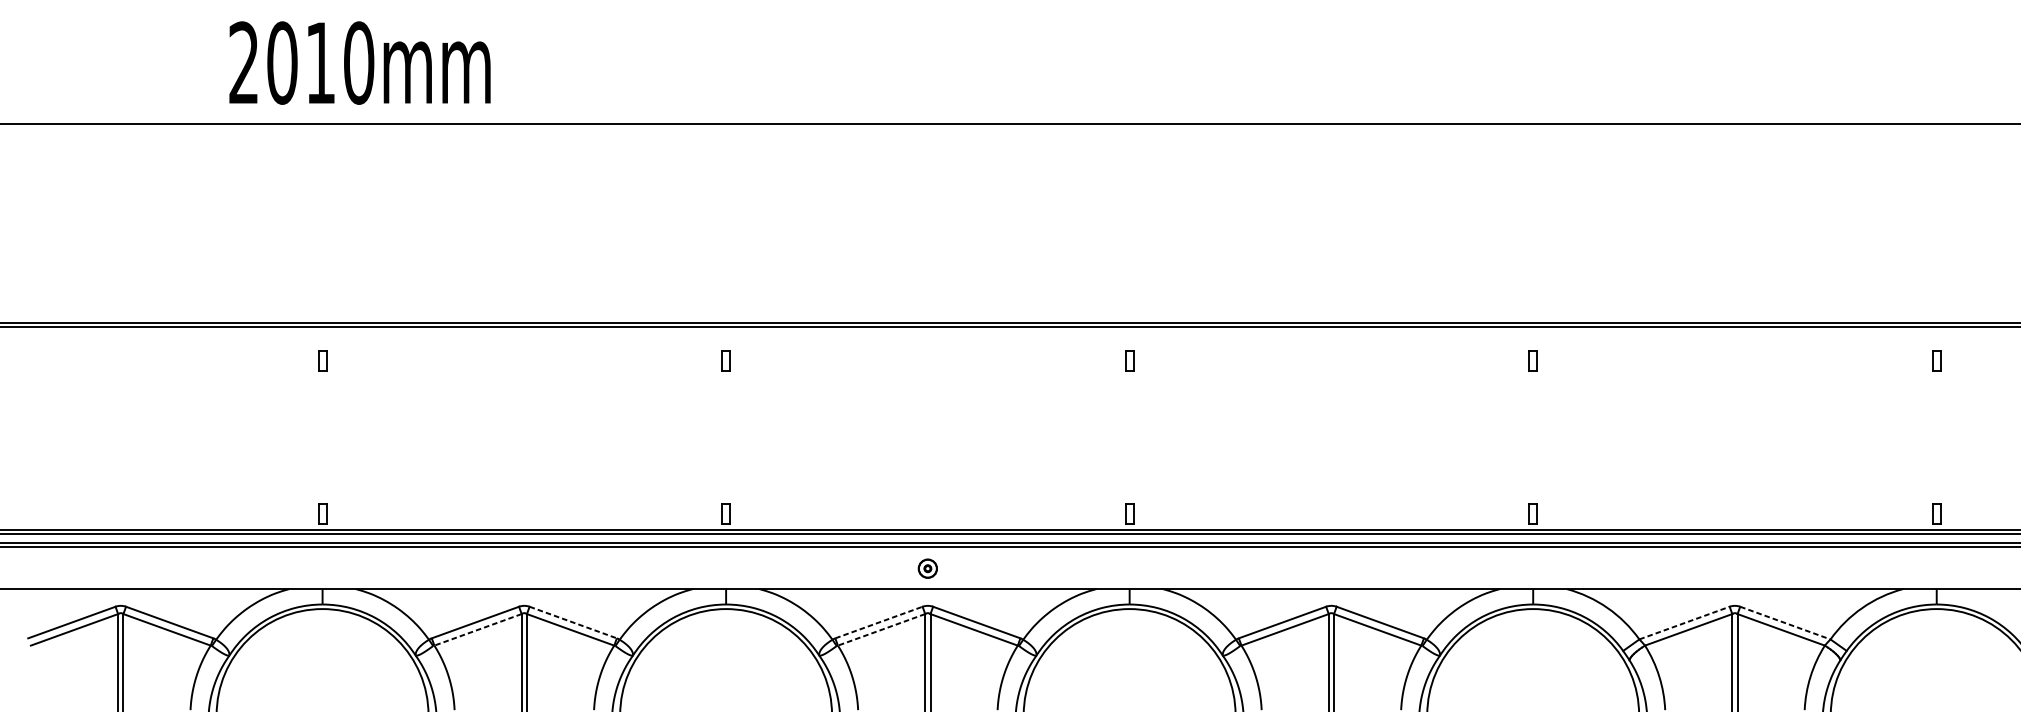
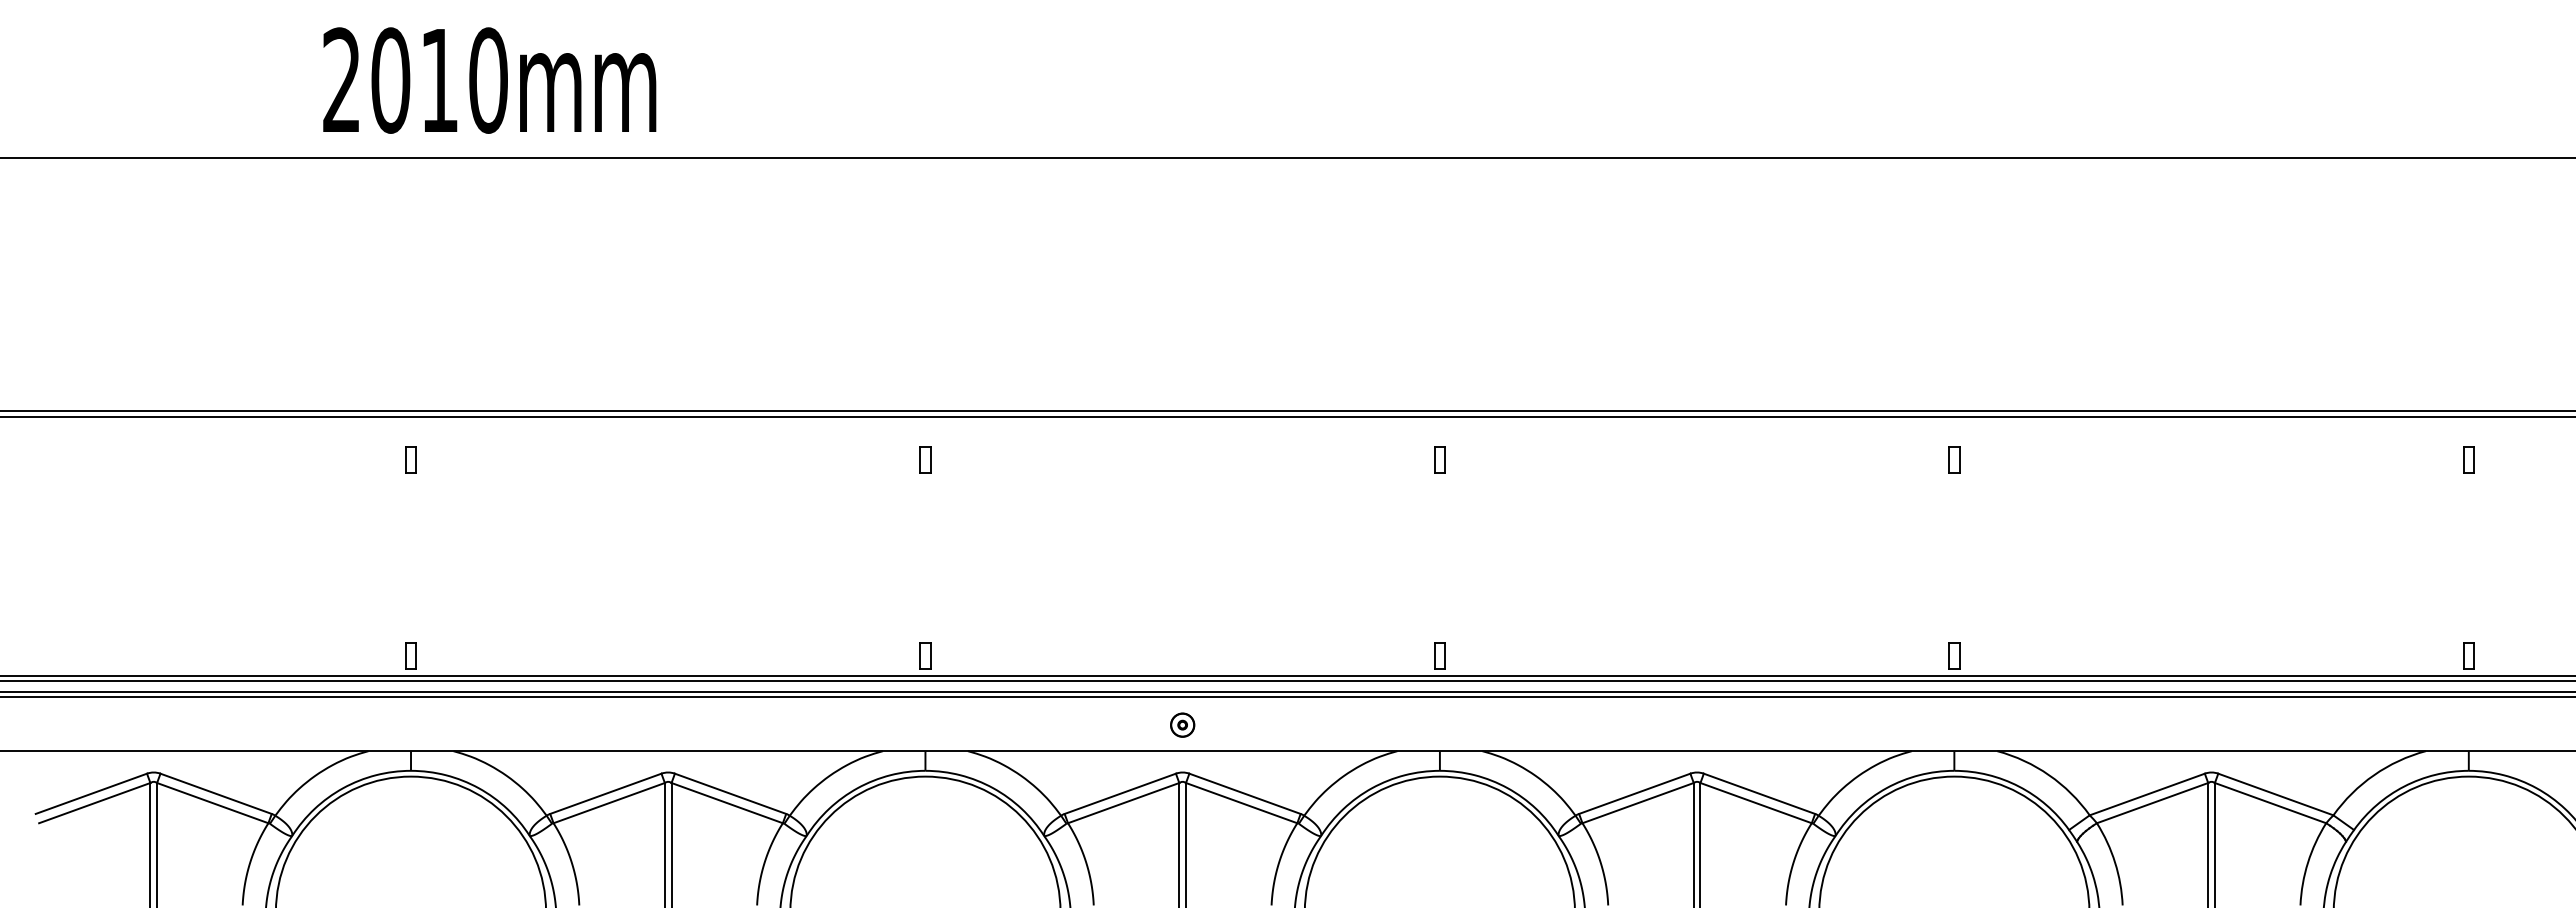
text: (359, 63) -> (489, 80), moved
line: (573, 622) -> (731, 793), dashed -> solid
line: (879, 622) -> (1120, 793), dashed -> solid
line: (1684, 623) -> (2147, 794), dashed -> solid
line: (1785, 623) -> (2276, 794), dashed -> solid
line: (477, 630) -> (608, 803), dashed -> solid
line: (881, 630) -> (1123, 803), dashed -> solid

